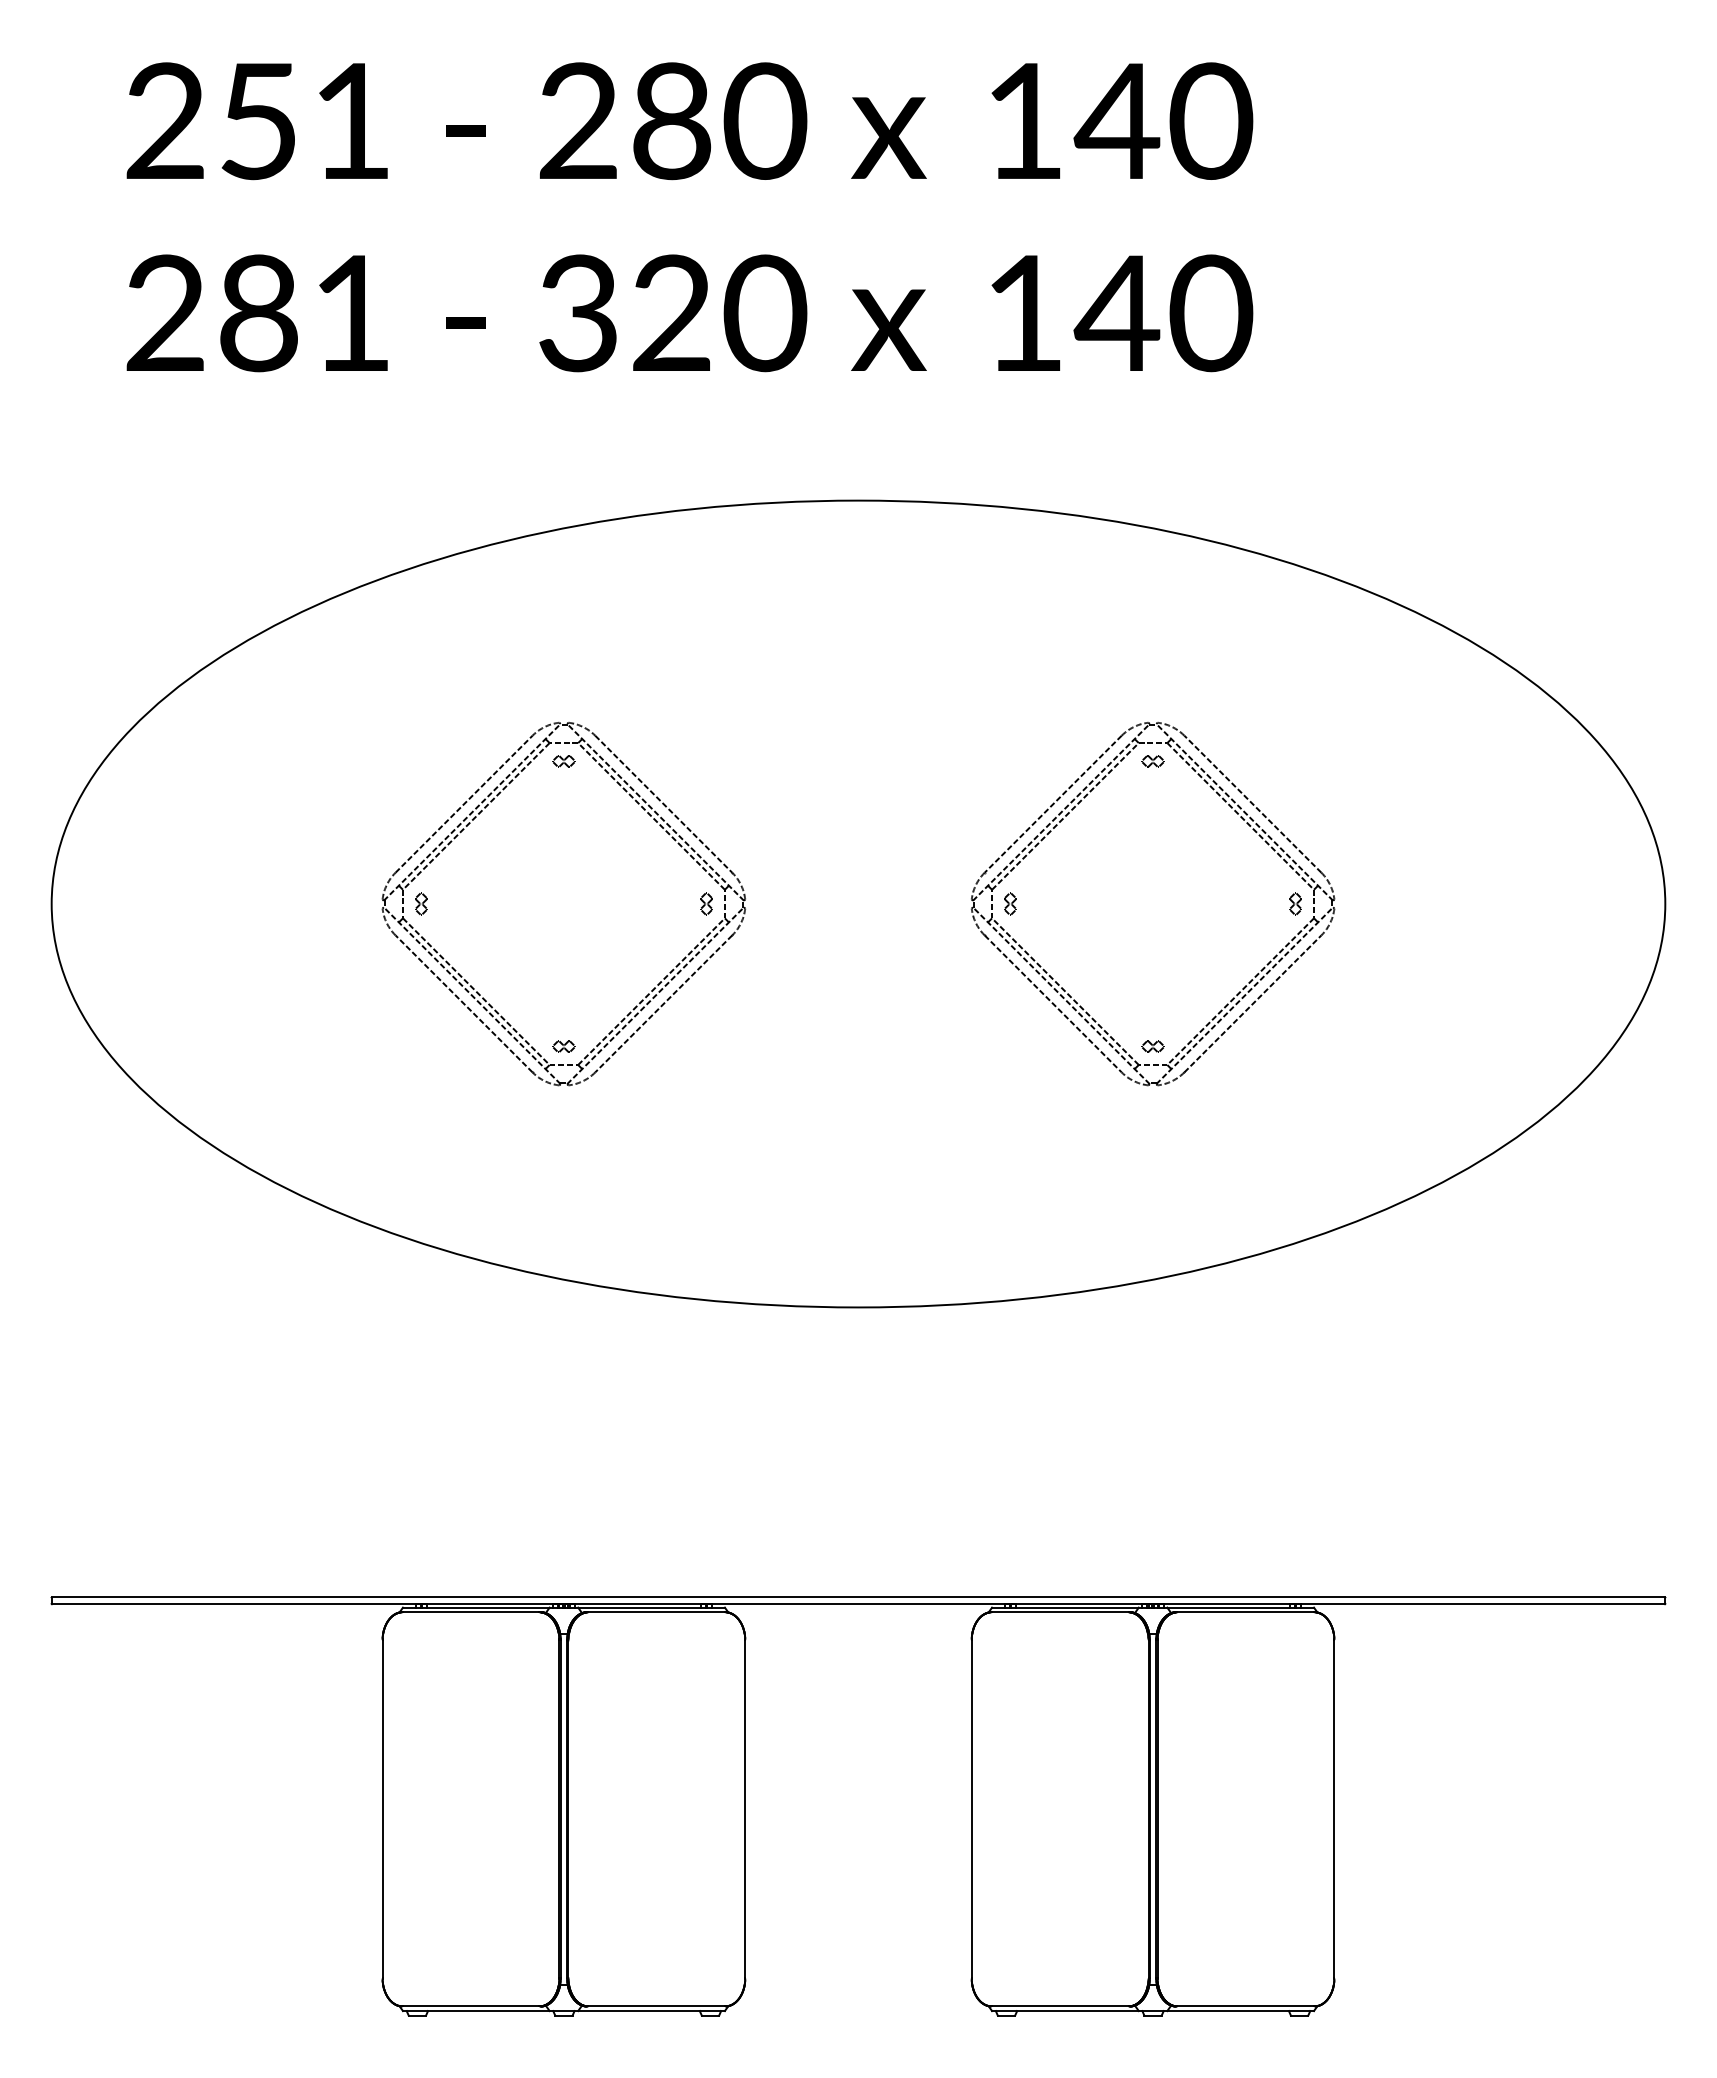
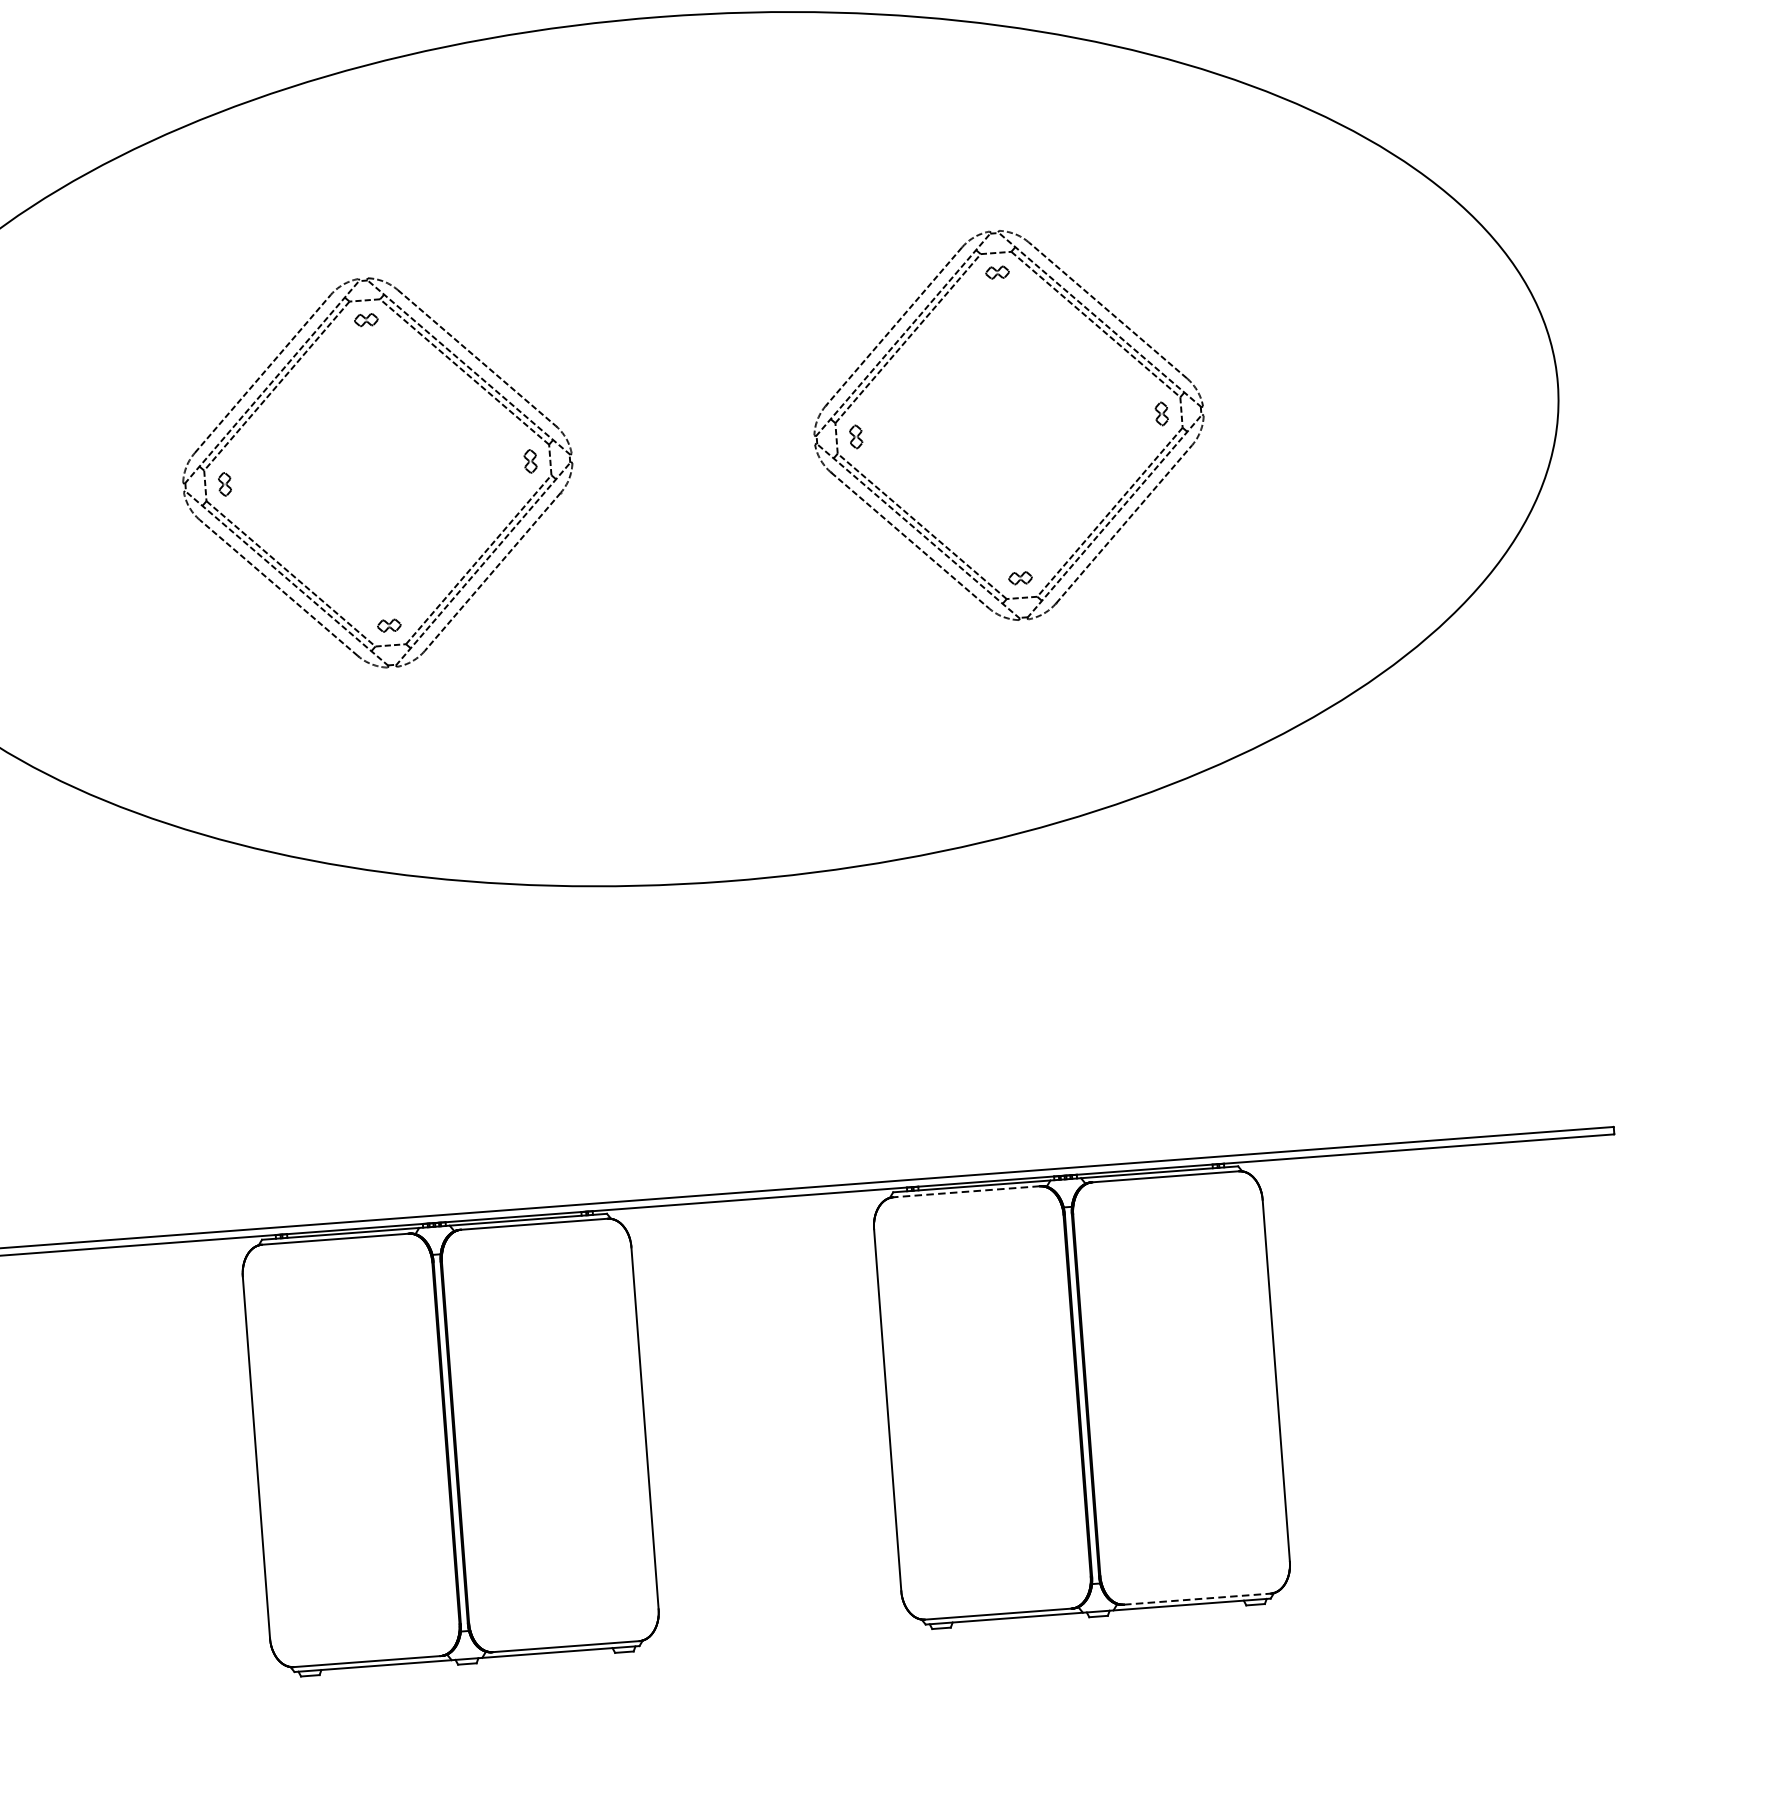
line: (1059, 1612) -> (965, 1192), solid -> dashed
line: (1246, 2006) -> (1197, 1599), solid -> dashed

